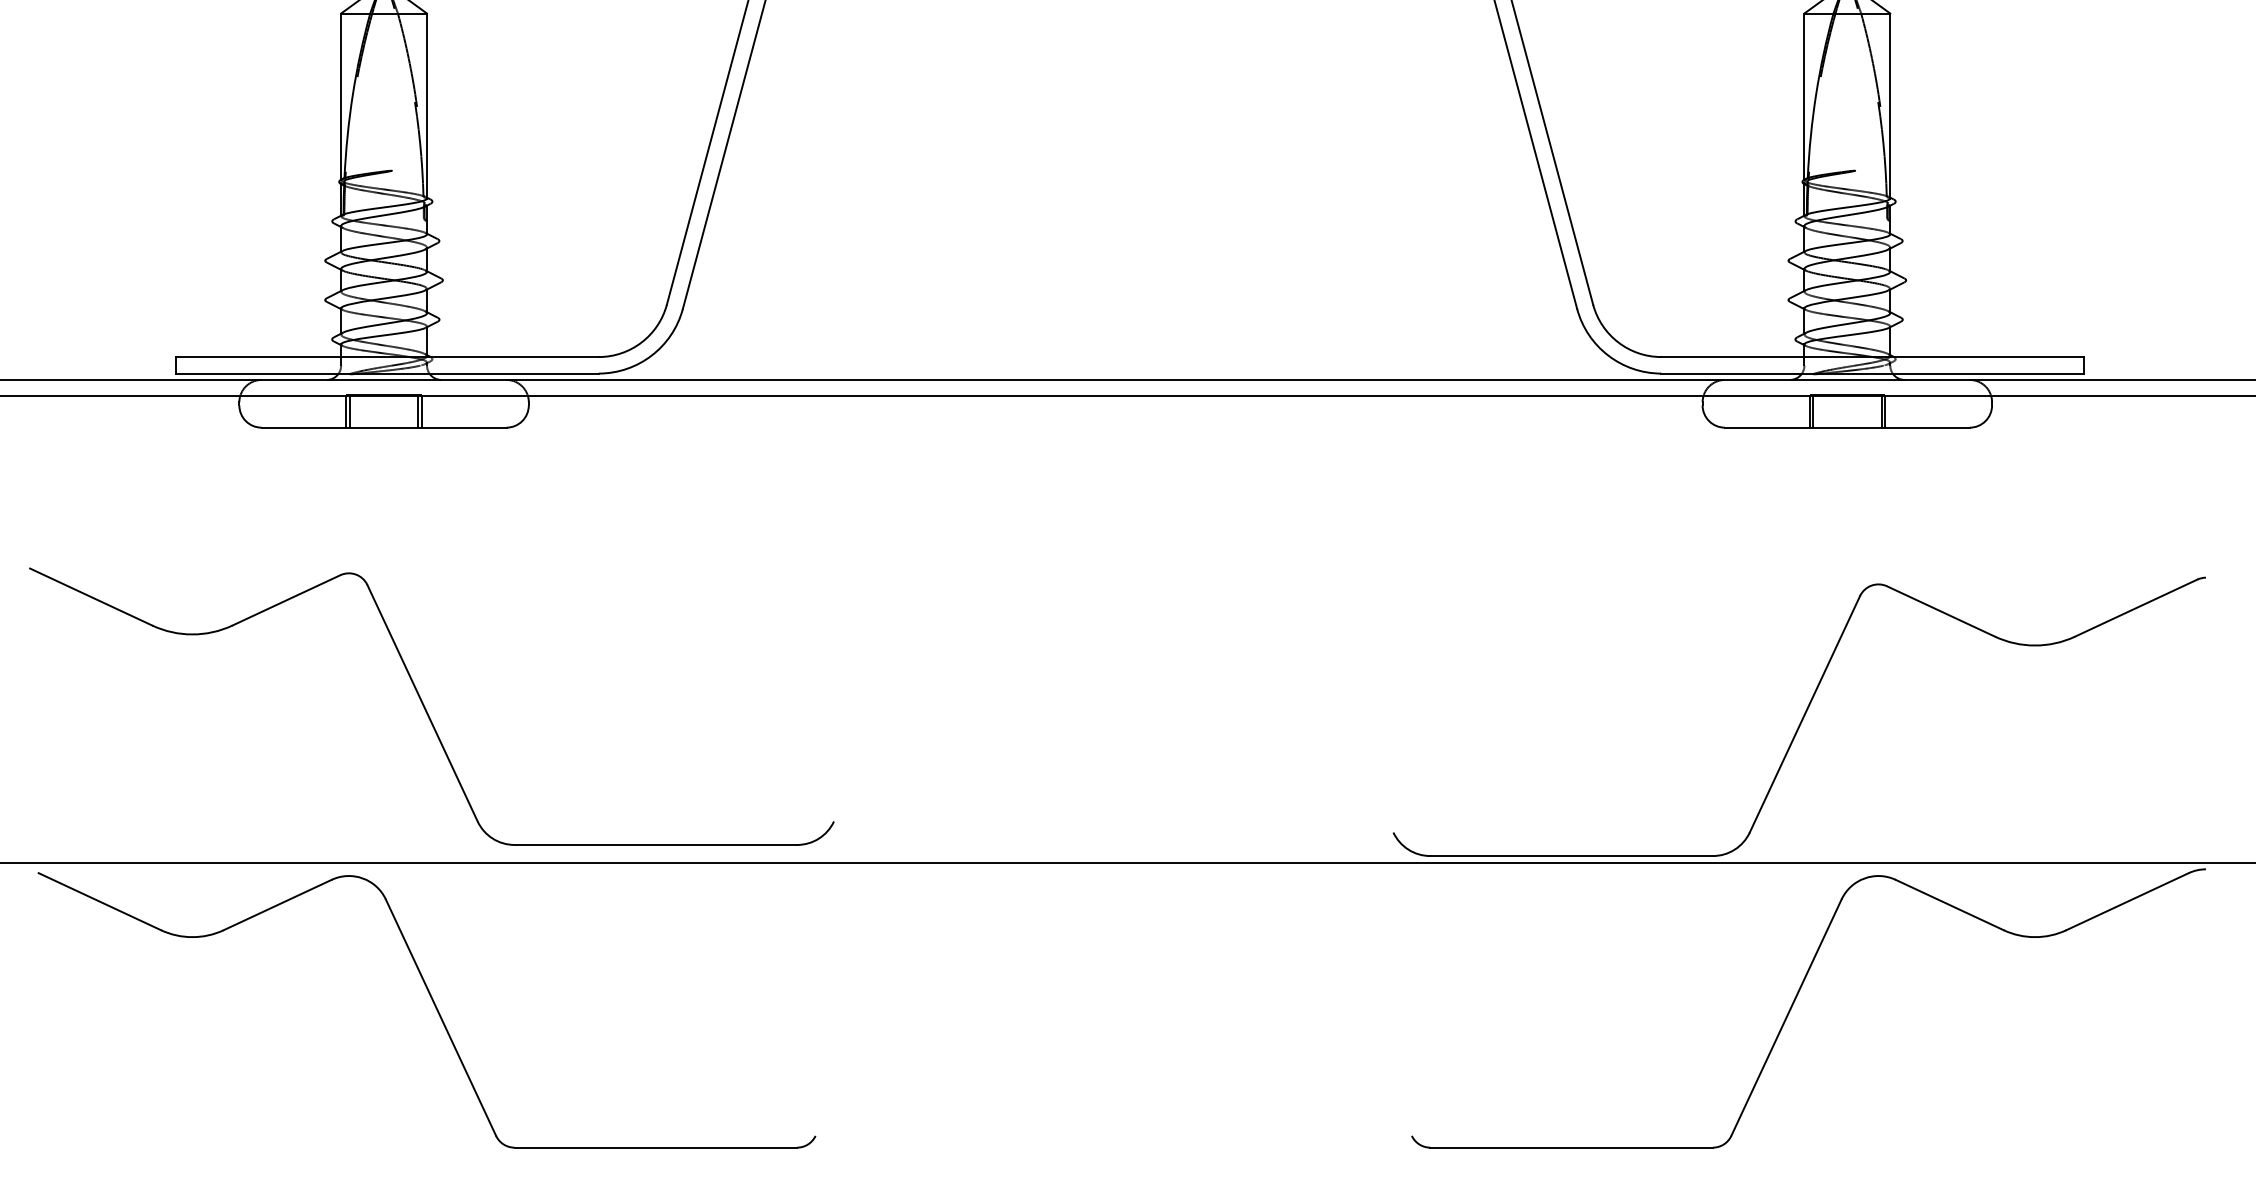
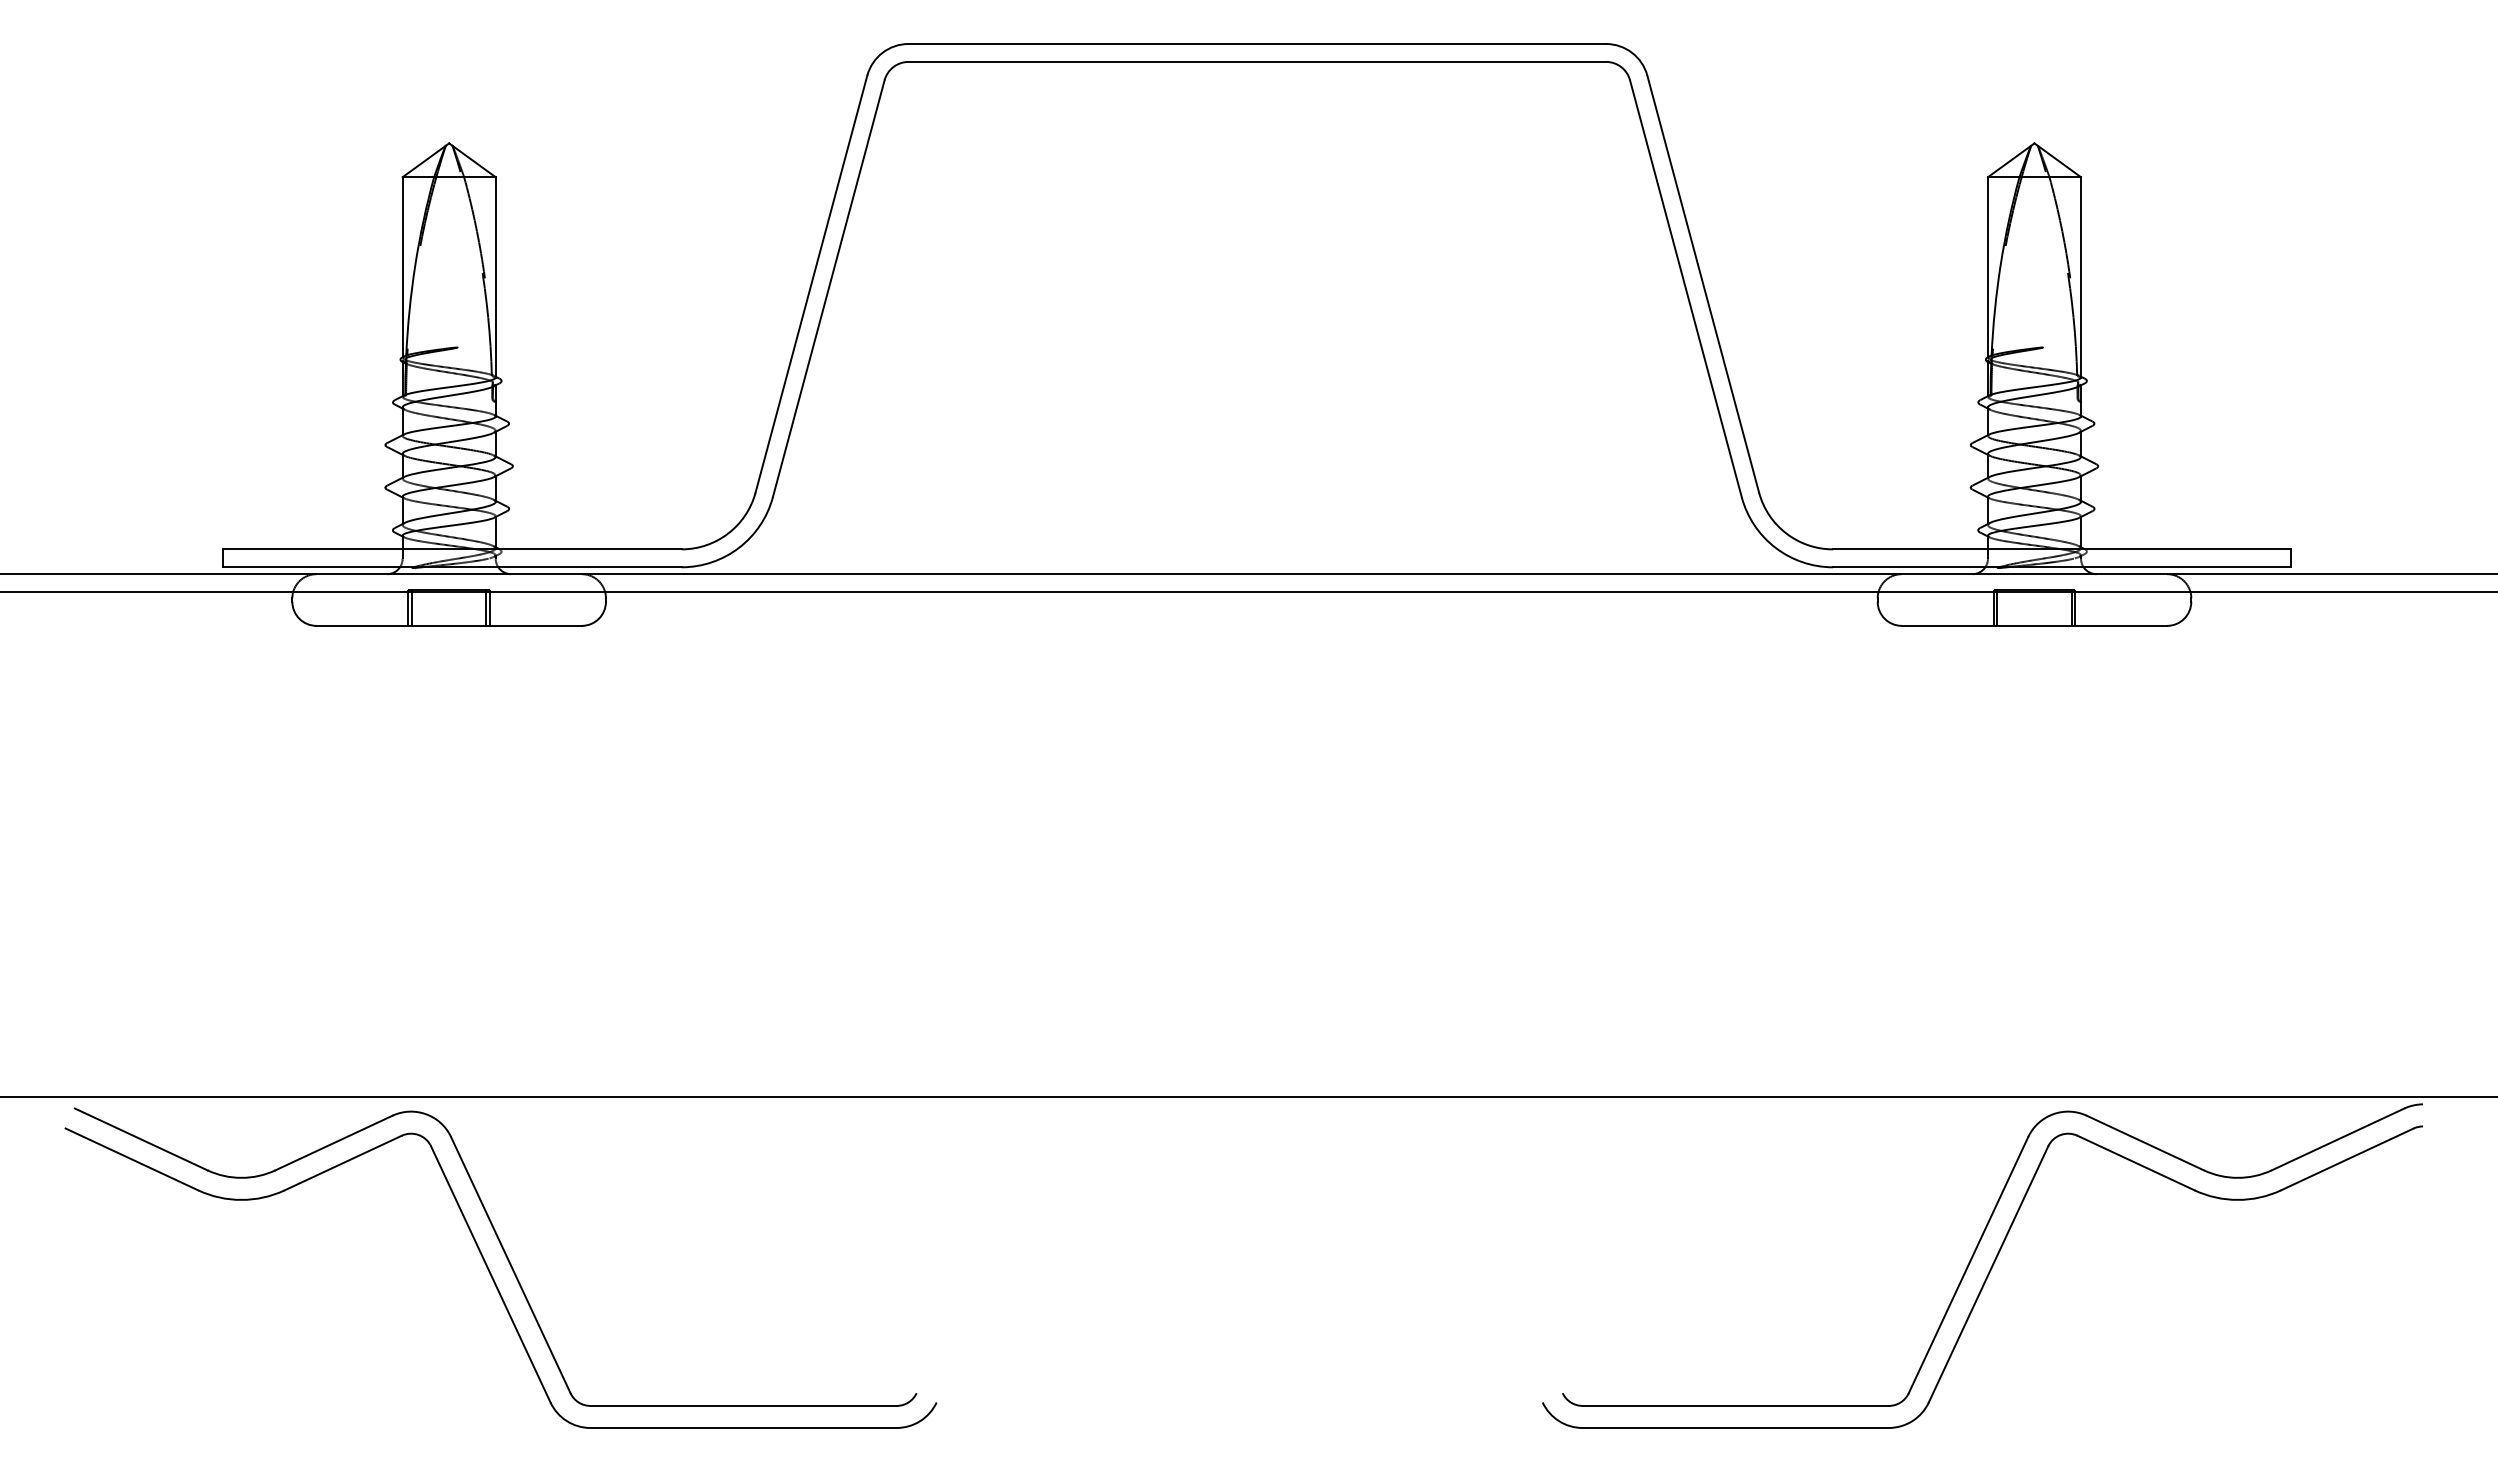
part: (425, 707) -> (494, 1279), moved
part: (1799, 716) -> (1982, 1276), moved

